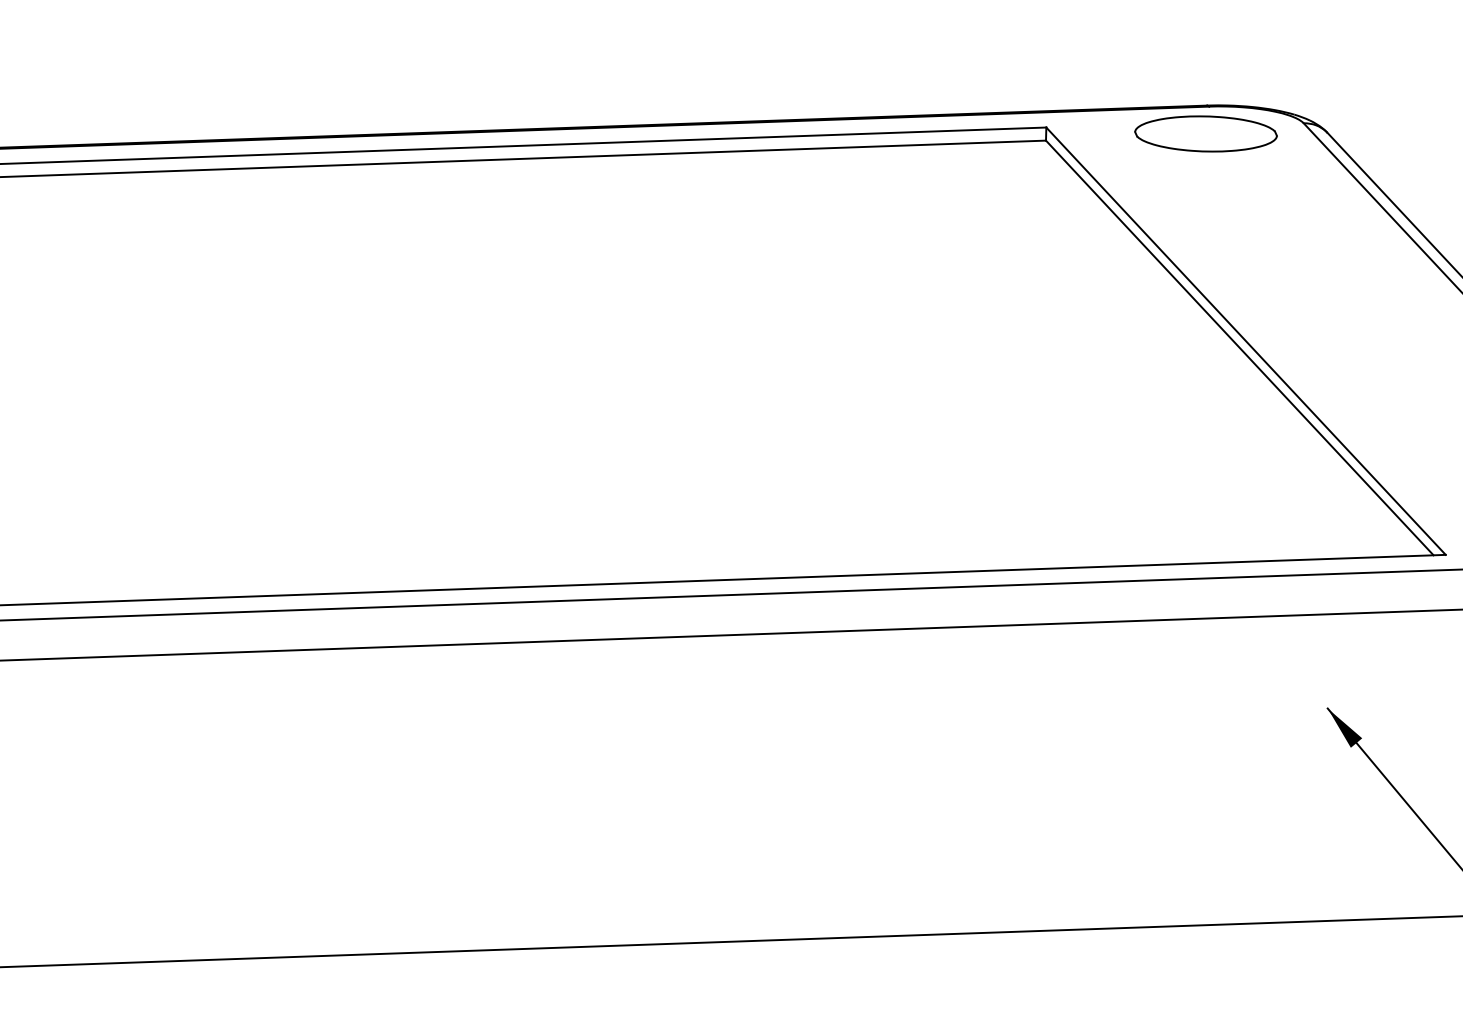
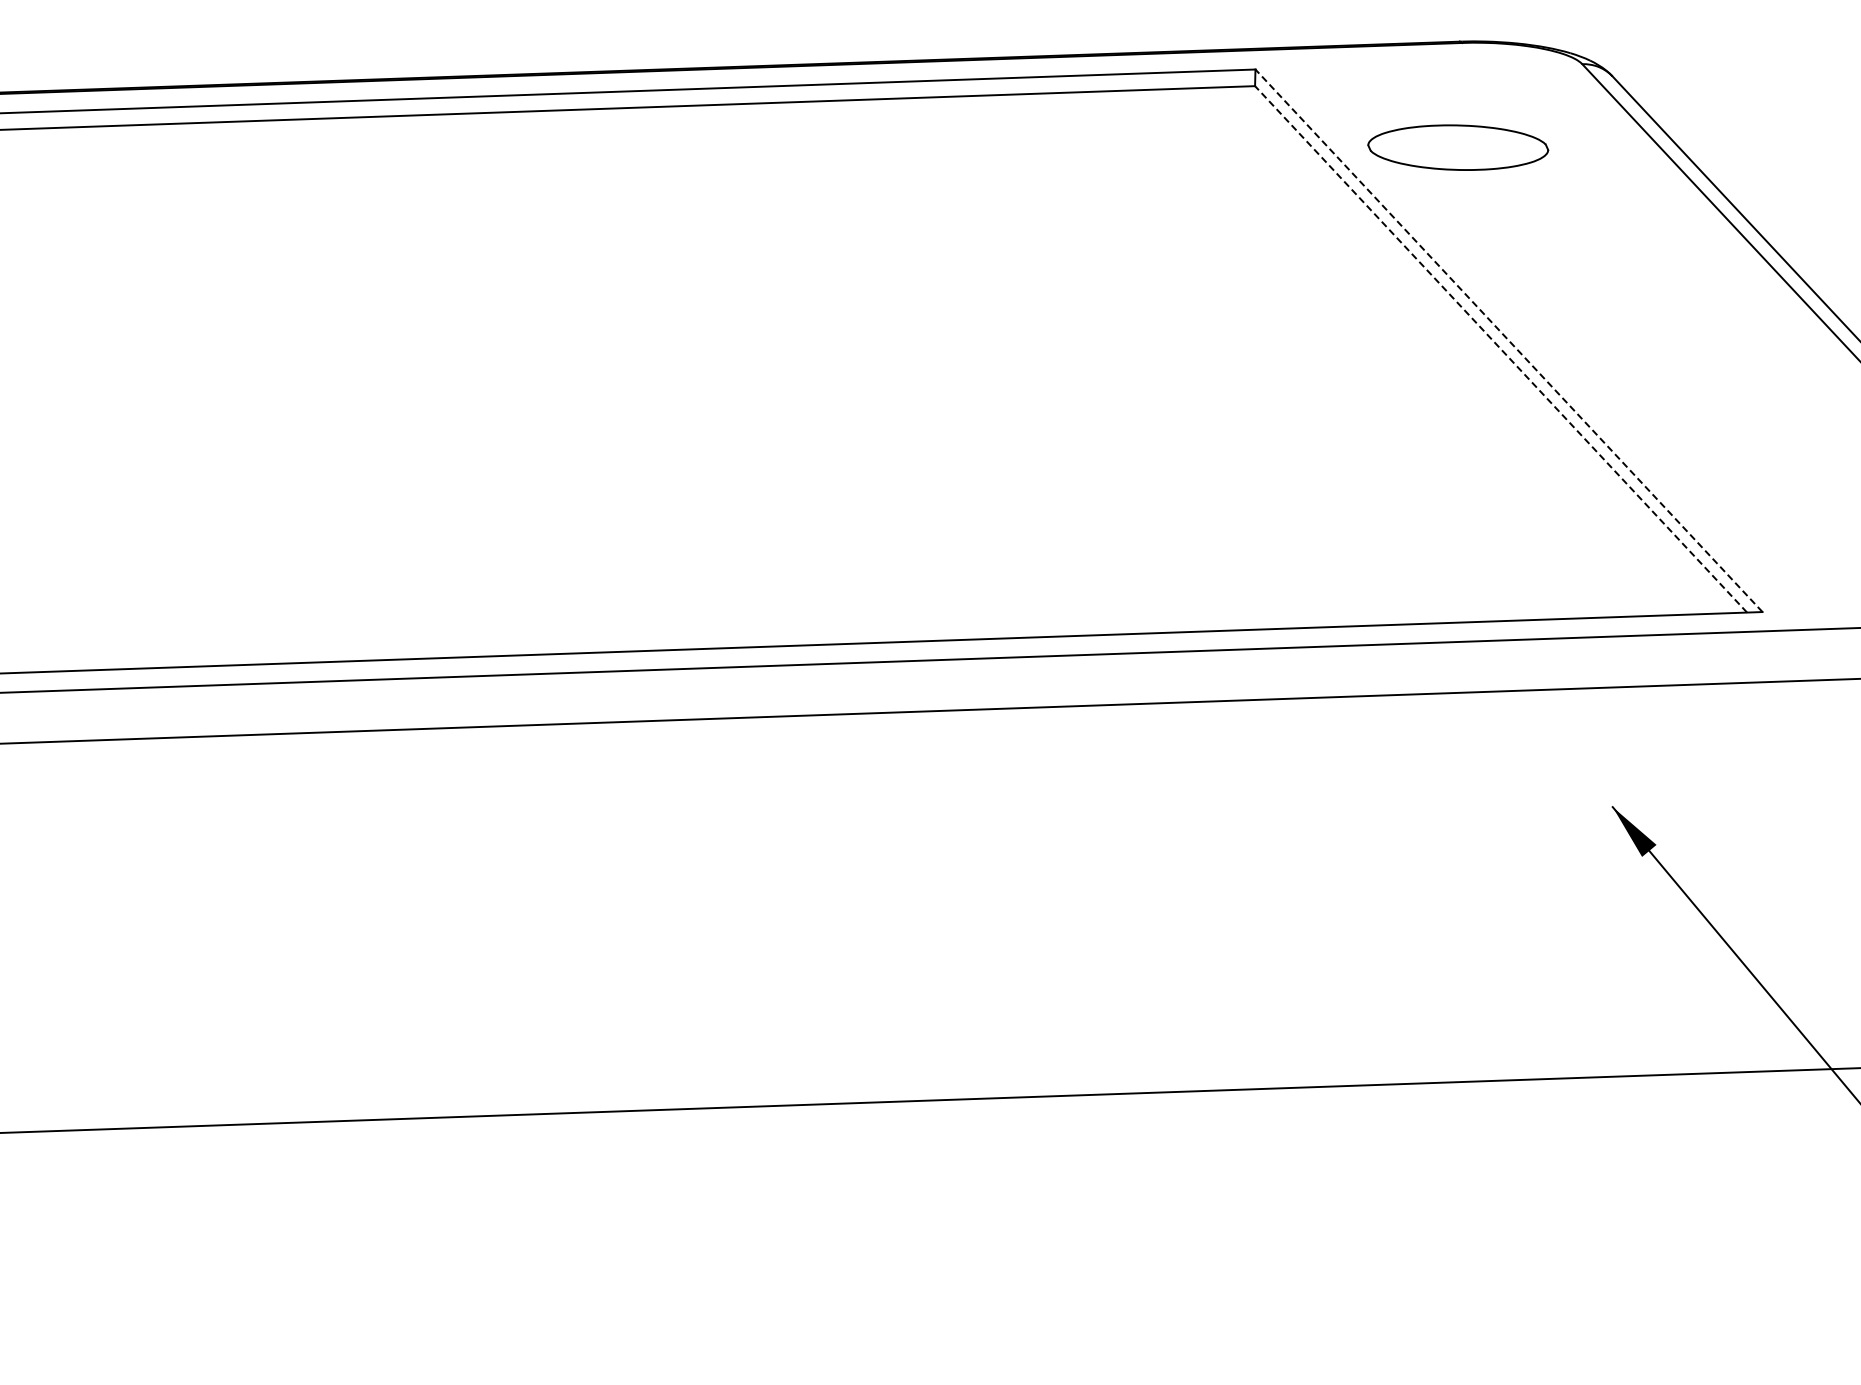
part: (1206, 133) -> (1458, 147), moved
line: (1245, 340) -> (1508, 340), solid -> dashed
line: (1239, 348) -> (1500, 349), solid -> dashed

